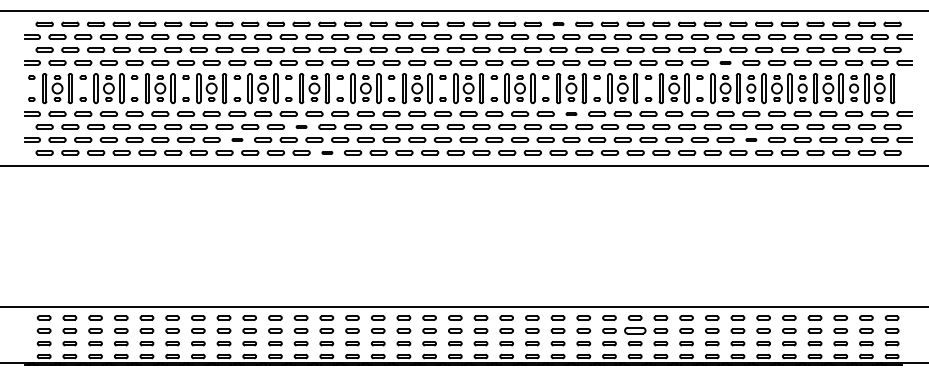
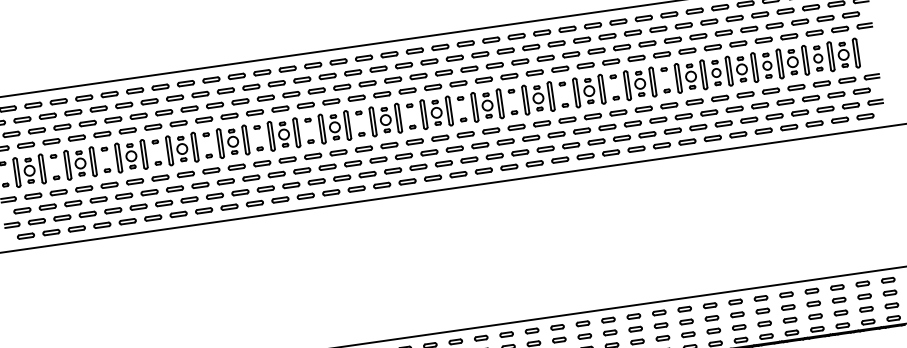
part: (558, 23) -> (516, 35), size x1.67
part: (725, 62) -> (687, 50), size x1.67
part: (571, 113) -> (542, 123), size x1.67
part: (301, 126) -> (276, 173), size x1.67
part: (237, 139) -> (215, 195), size x1.67
part: (751, 139) -> (723, 123), size x1.67
part: (327, 152) -> (305, 196), size x1.67
part: (634, 330) -> (634, 329), size x0.62

